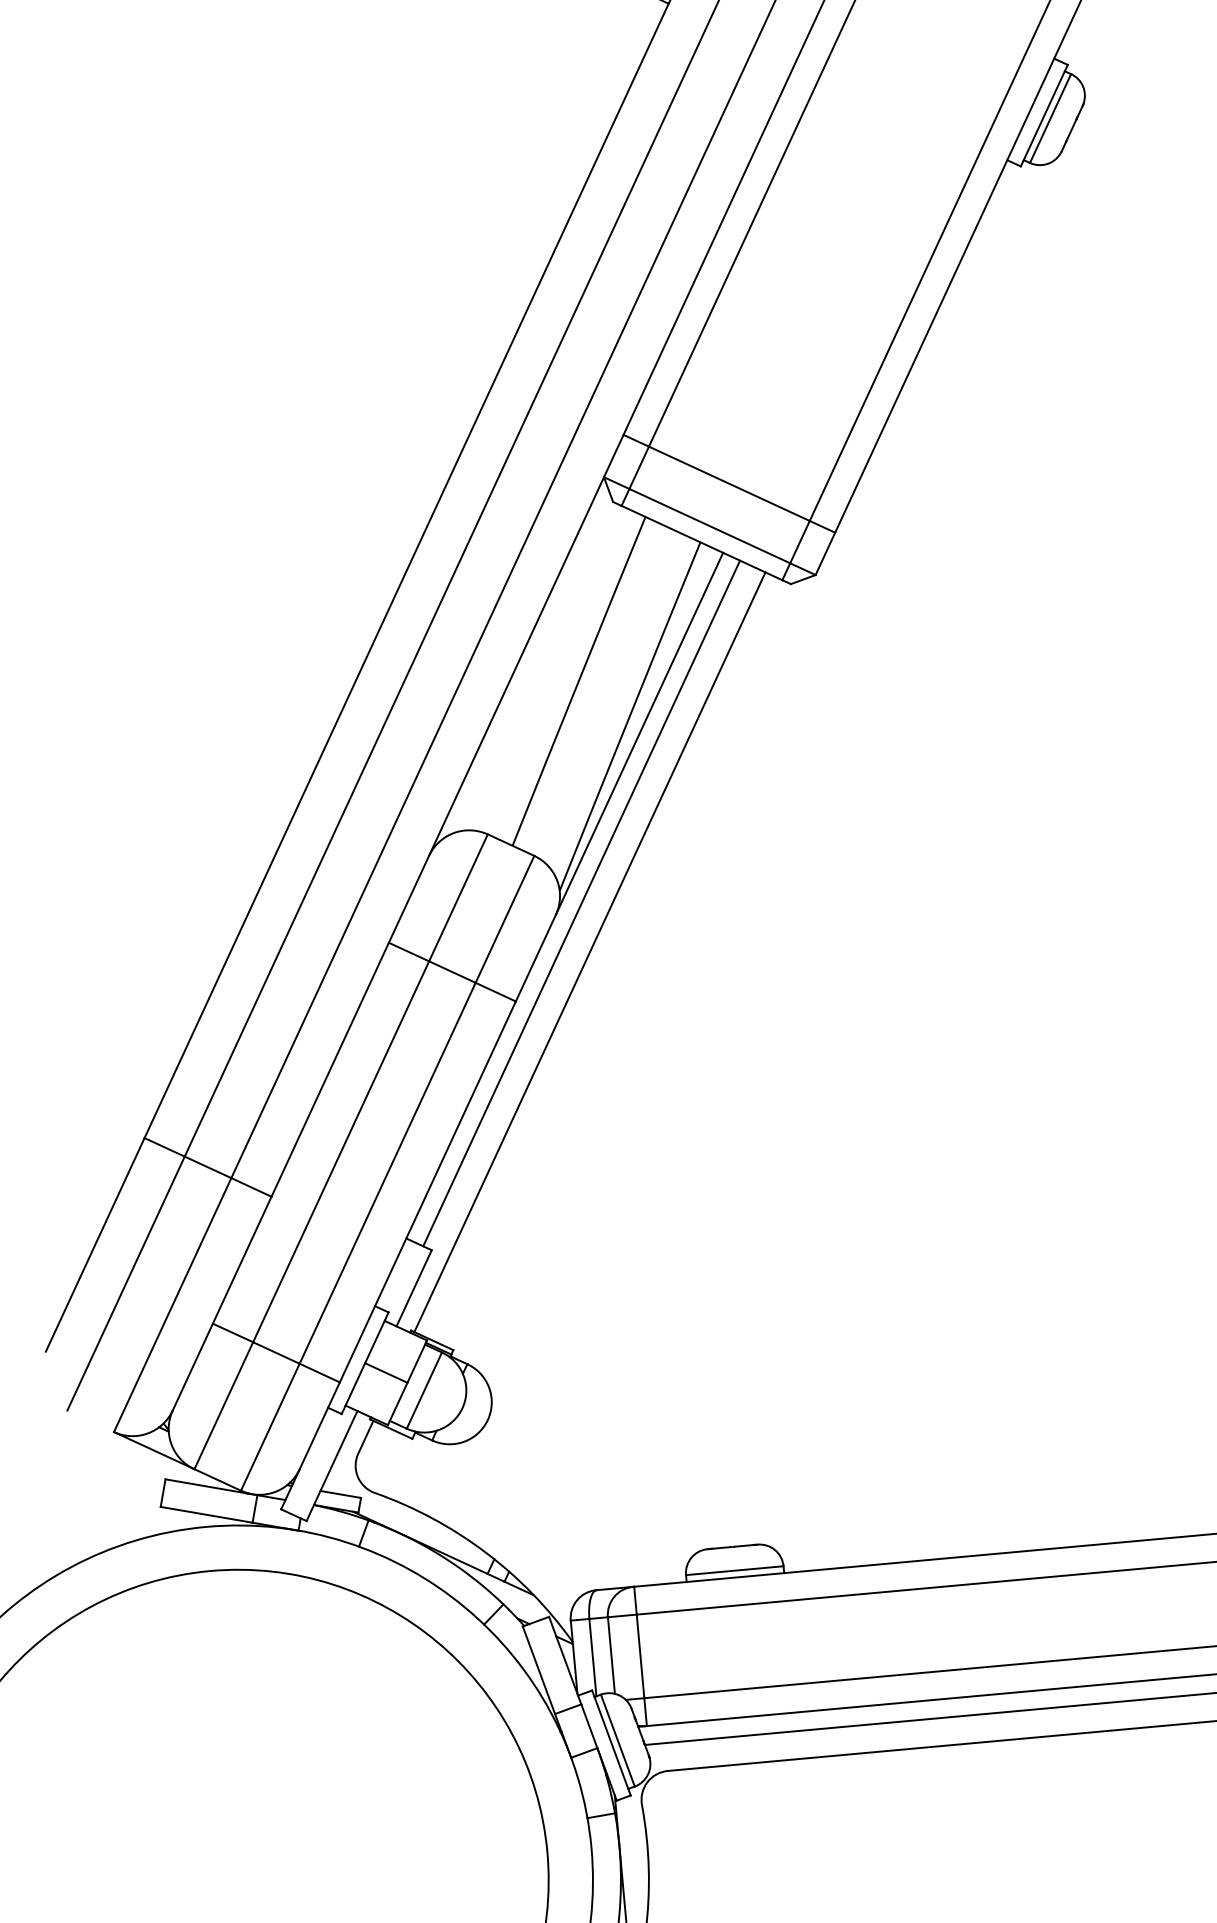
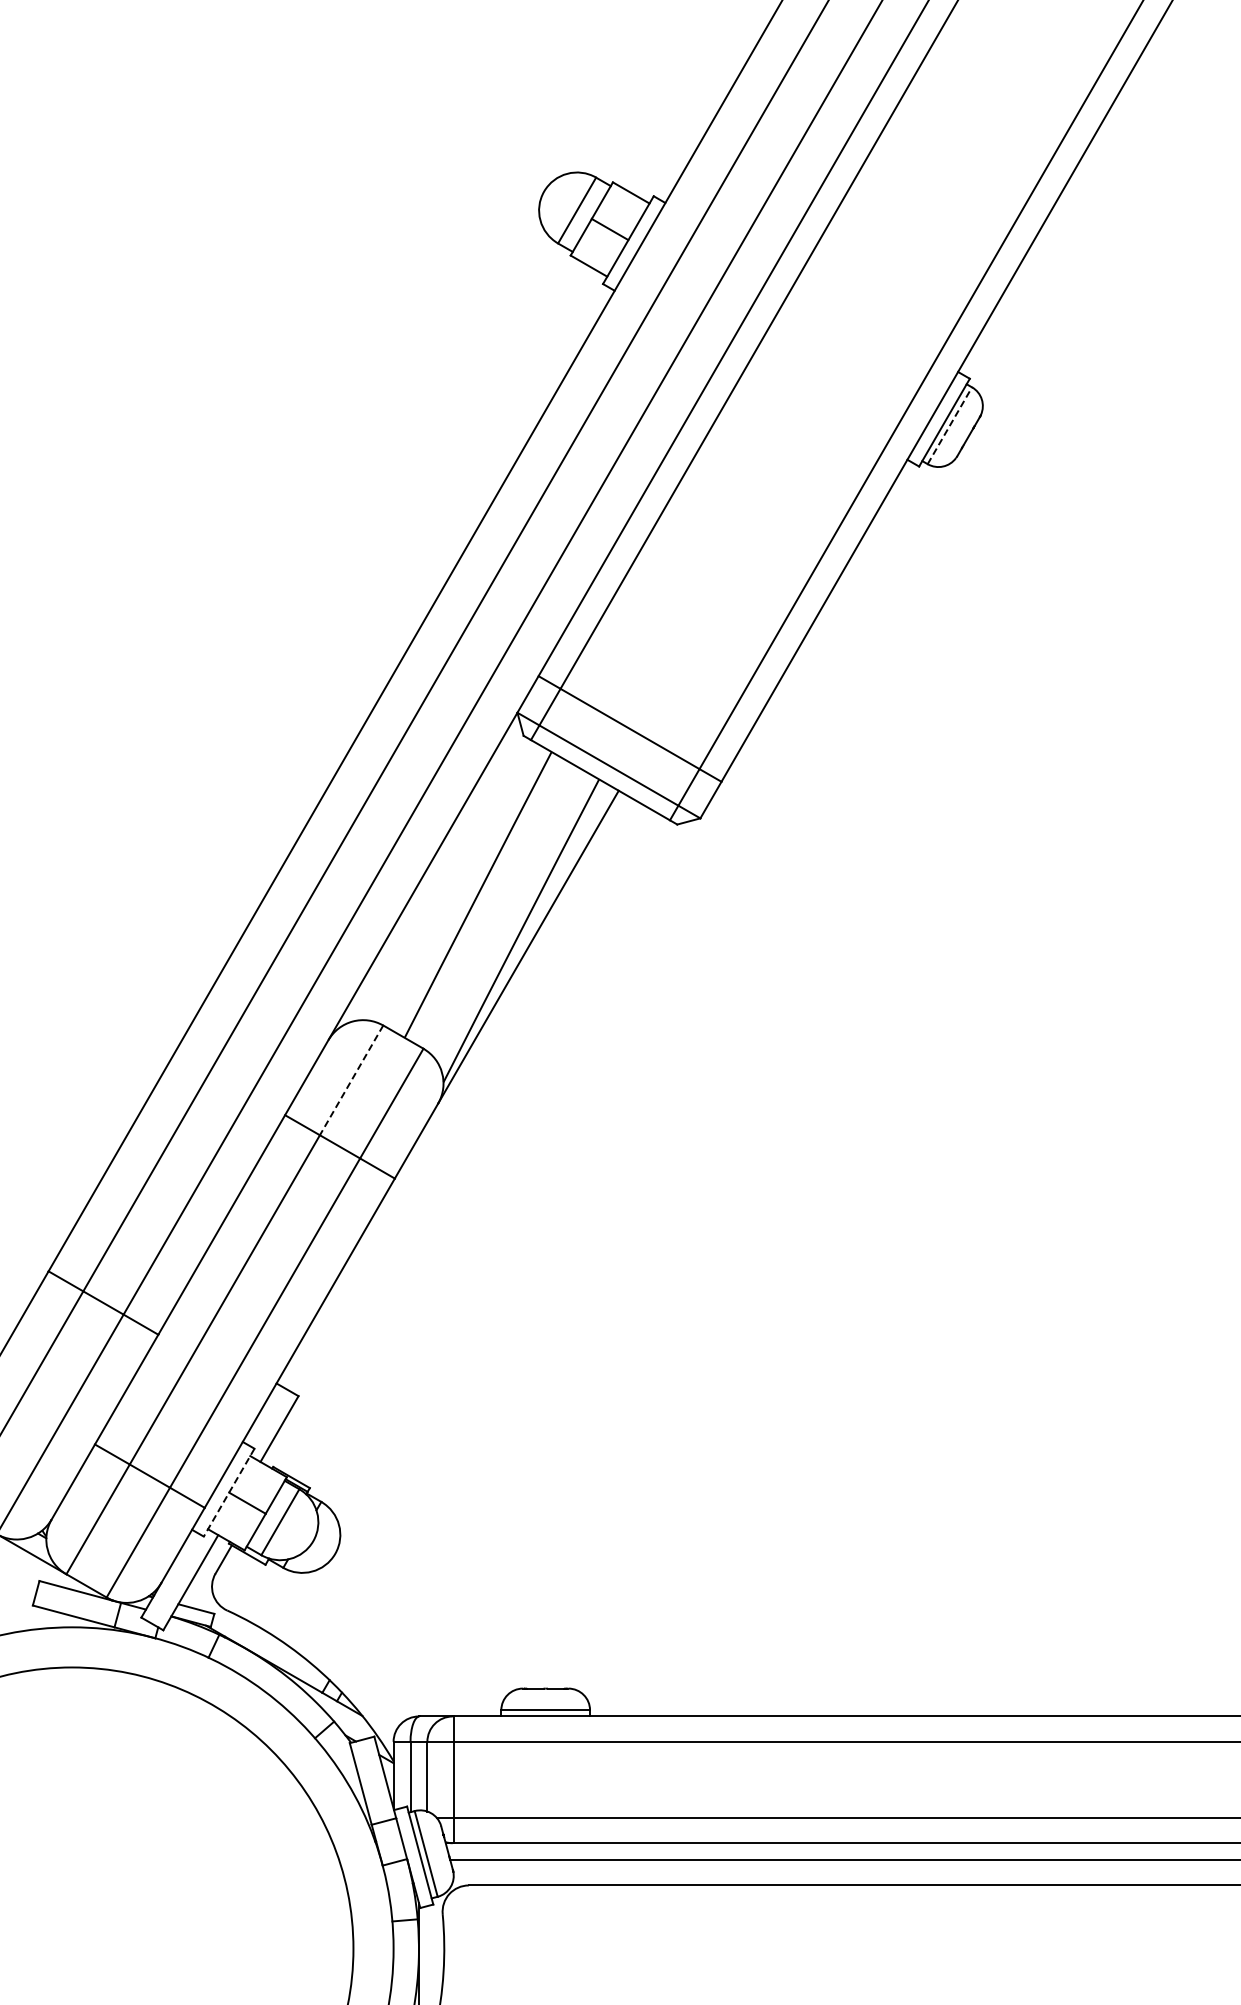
line: (1051, 118) -> (950, 425), solid -> dashed
line: (458, 898) -> (351, 1080), solid -> dashed
line: (581, 903) -> (462, 1095), removed
line: (589, 951) -> (465, 1139), removed
line: (365, 1363) -> (229, 1492), solid -> dashed

